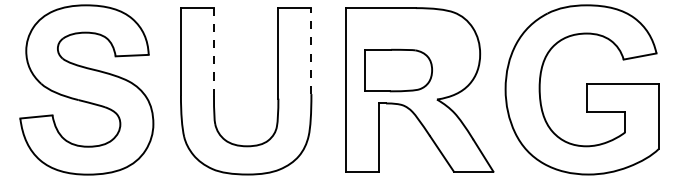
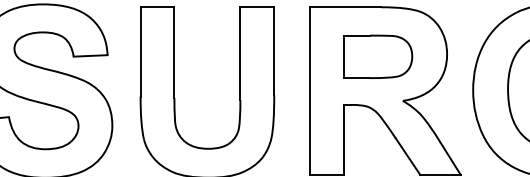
line: (214, 51) -> (174, 51), dashed -> solid
line: (311, 51) -> (274, 51), dashed -> solid
part: (398, 70) -> (377, 56), moved

